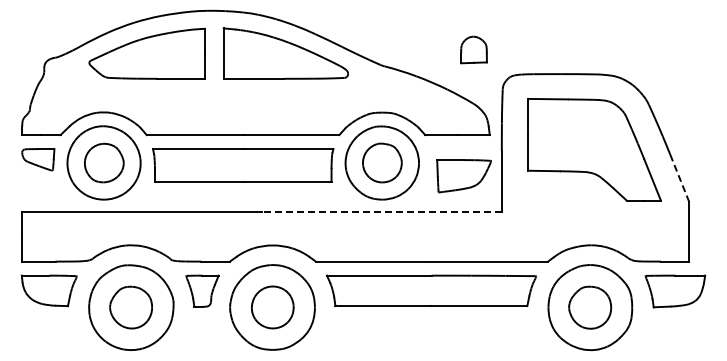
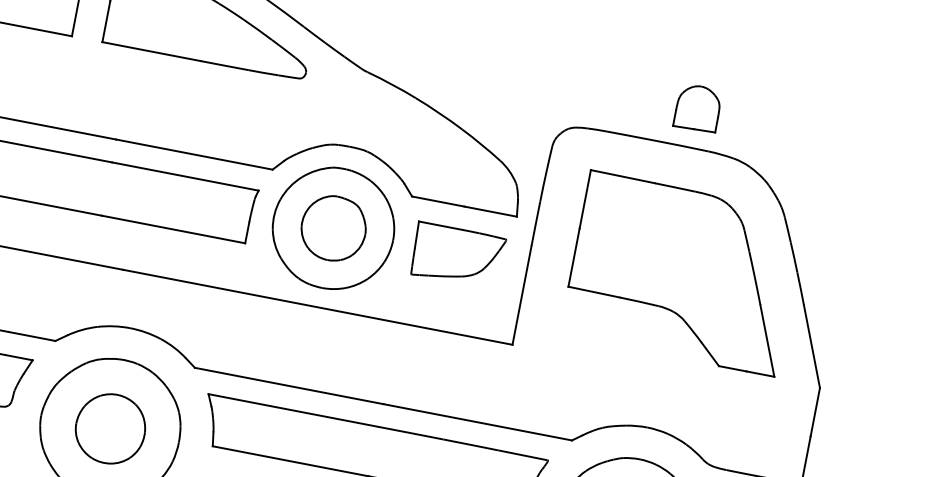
part: (473, 49) -> (697, 107), moved
part: (463, 176) -> (456, 256), moved
line: (679, 178) -> (811, 346), dashed -> solid
line: (381, 211) -> (317, 306), dashed -> solid

